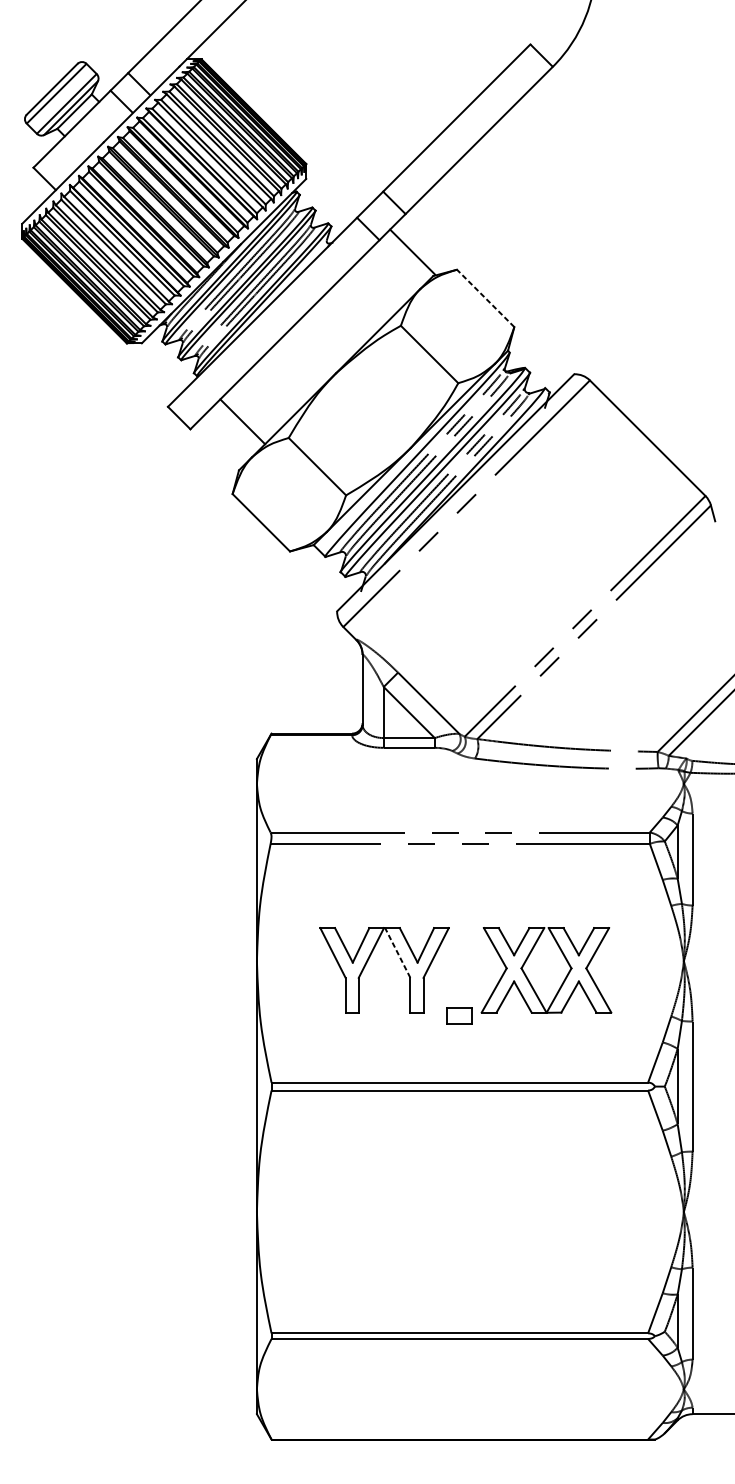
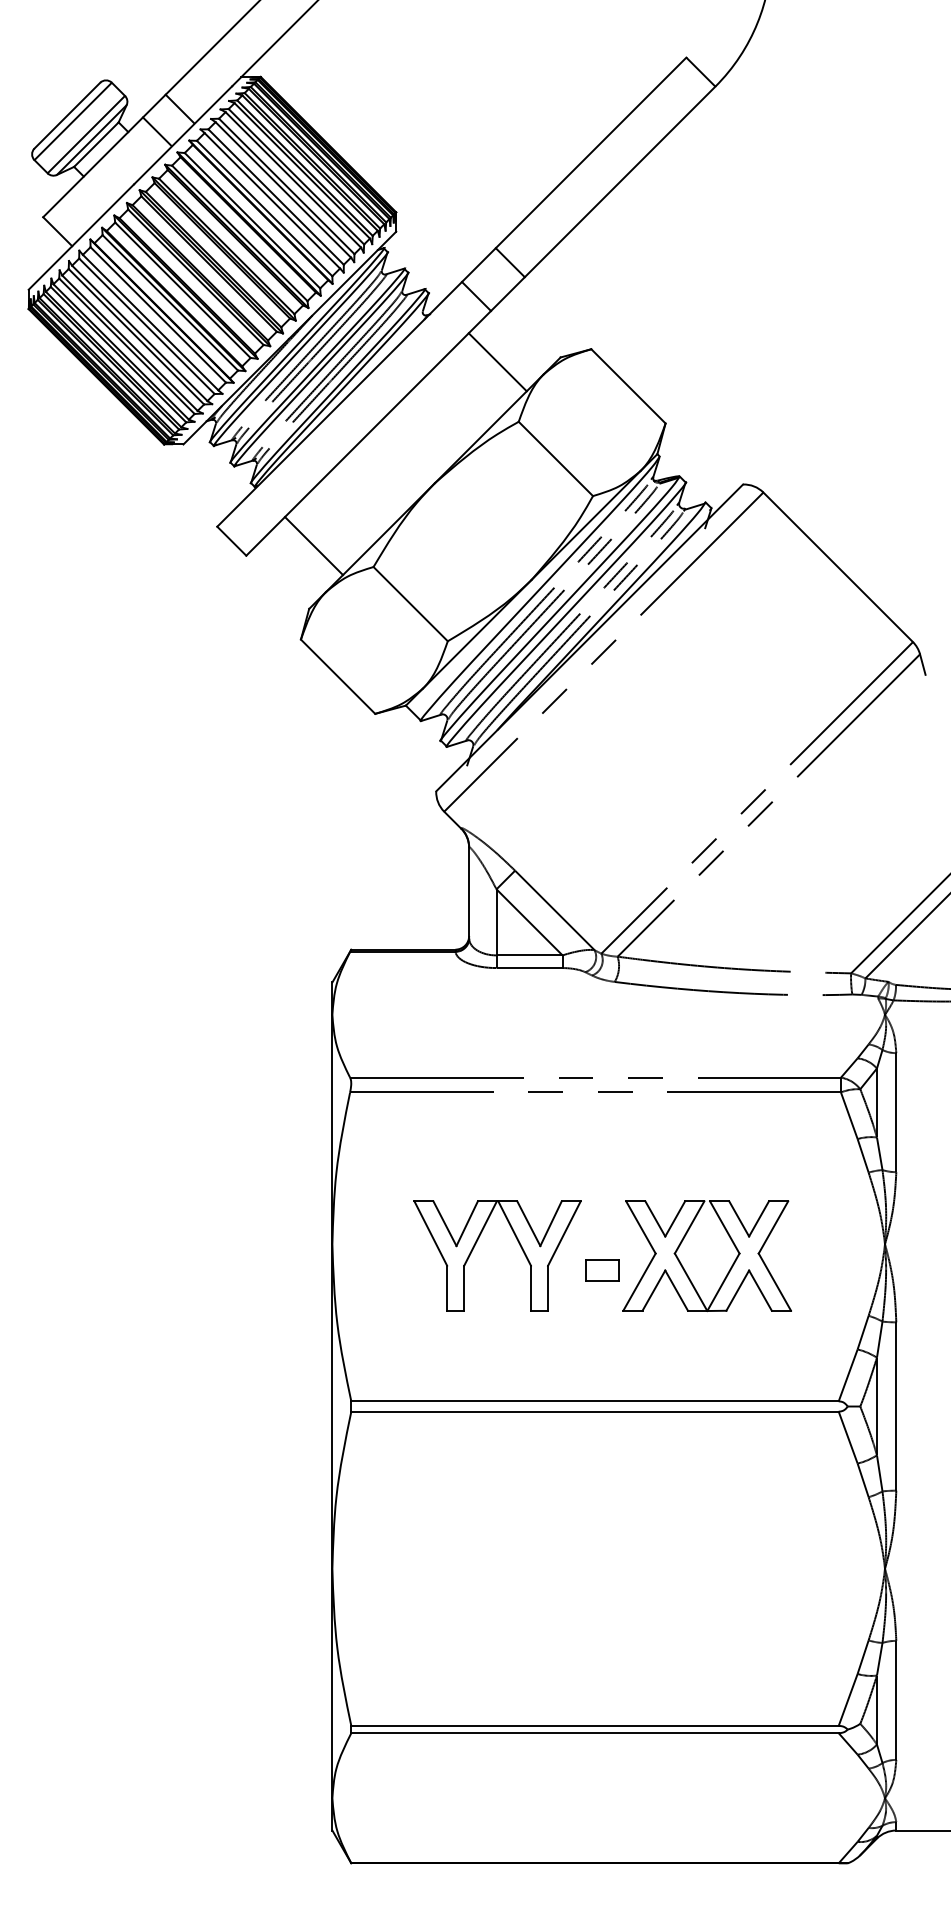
line: (412, 252) -> (497, 362), moved
line: (485, 298) -> (628, 386), dashed -> solid
line: (397, 952) -> (514, 1233), dashed -> solid
part: (459, 1016) -> (602, 1270), moved

